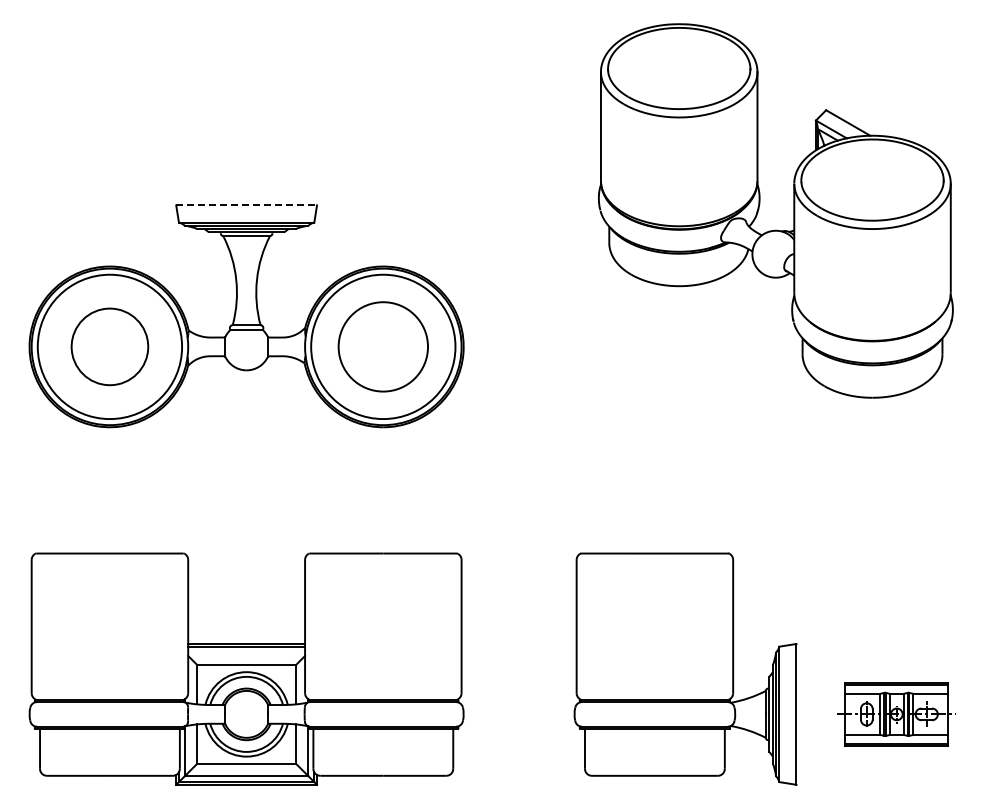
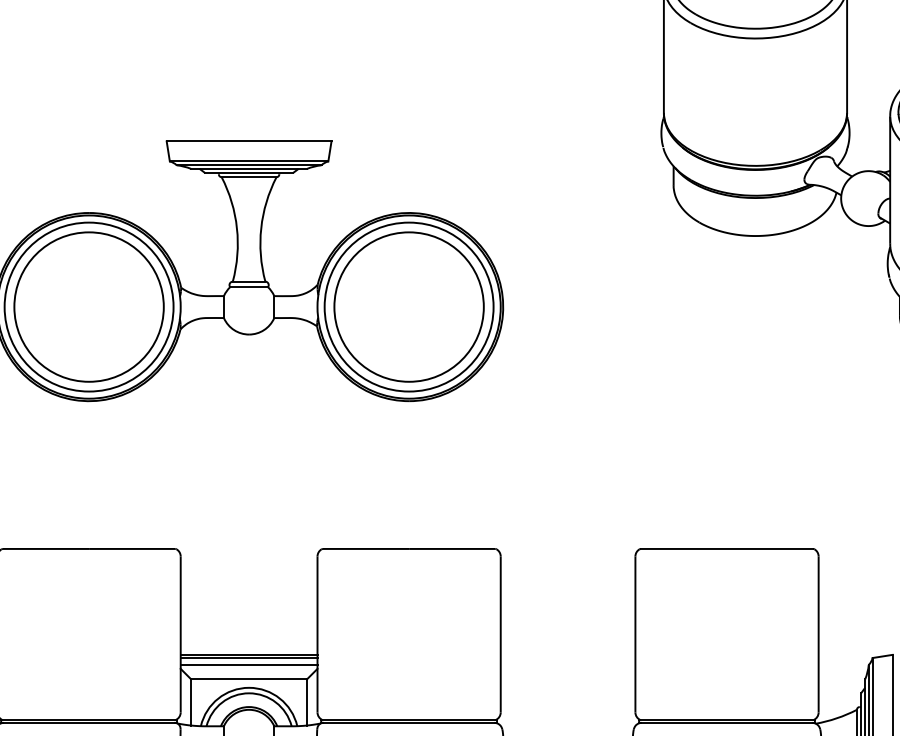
line: (247, 205) -> (250, 141), dashed -> solid
circle: (109, 346) -> (88, 306), size x1.67
circle: (383, 346) -> (409, 306), size x1.43
line: (246, 652) -> (248, 664), added

